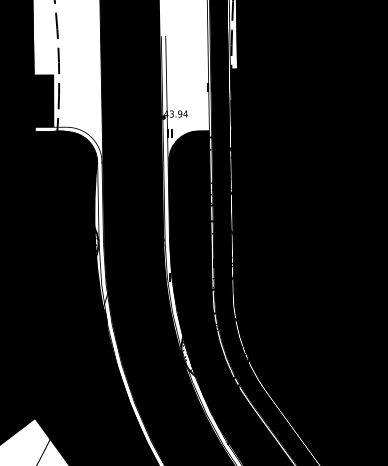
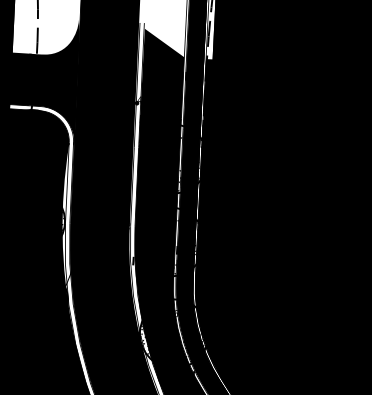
fill: (77, 99) -> (53, 79), added
fill: (187, 99) -> (161, 86), added

